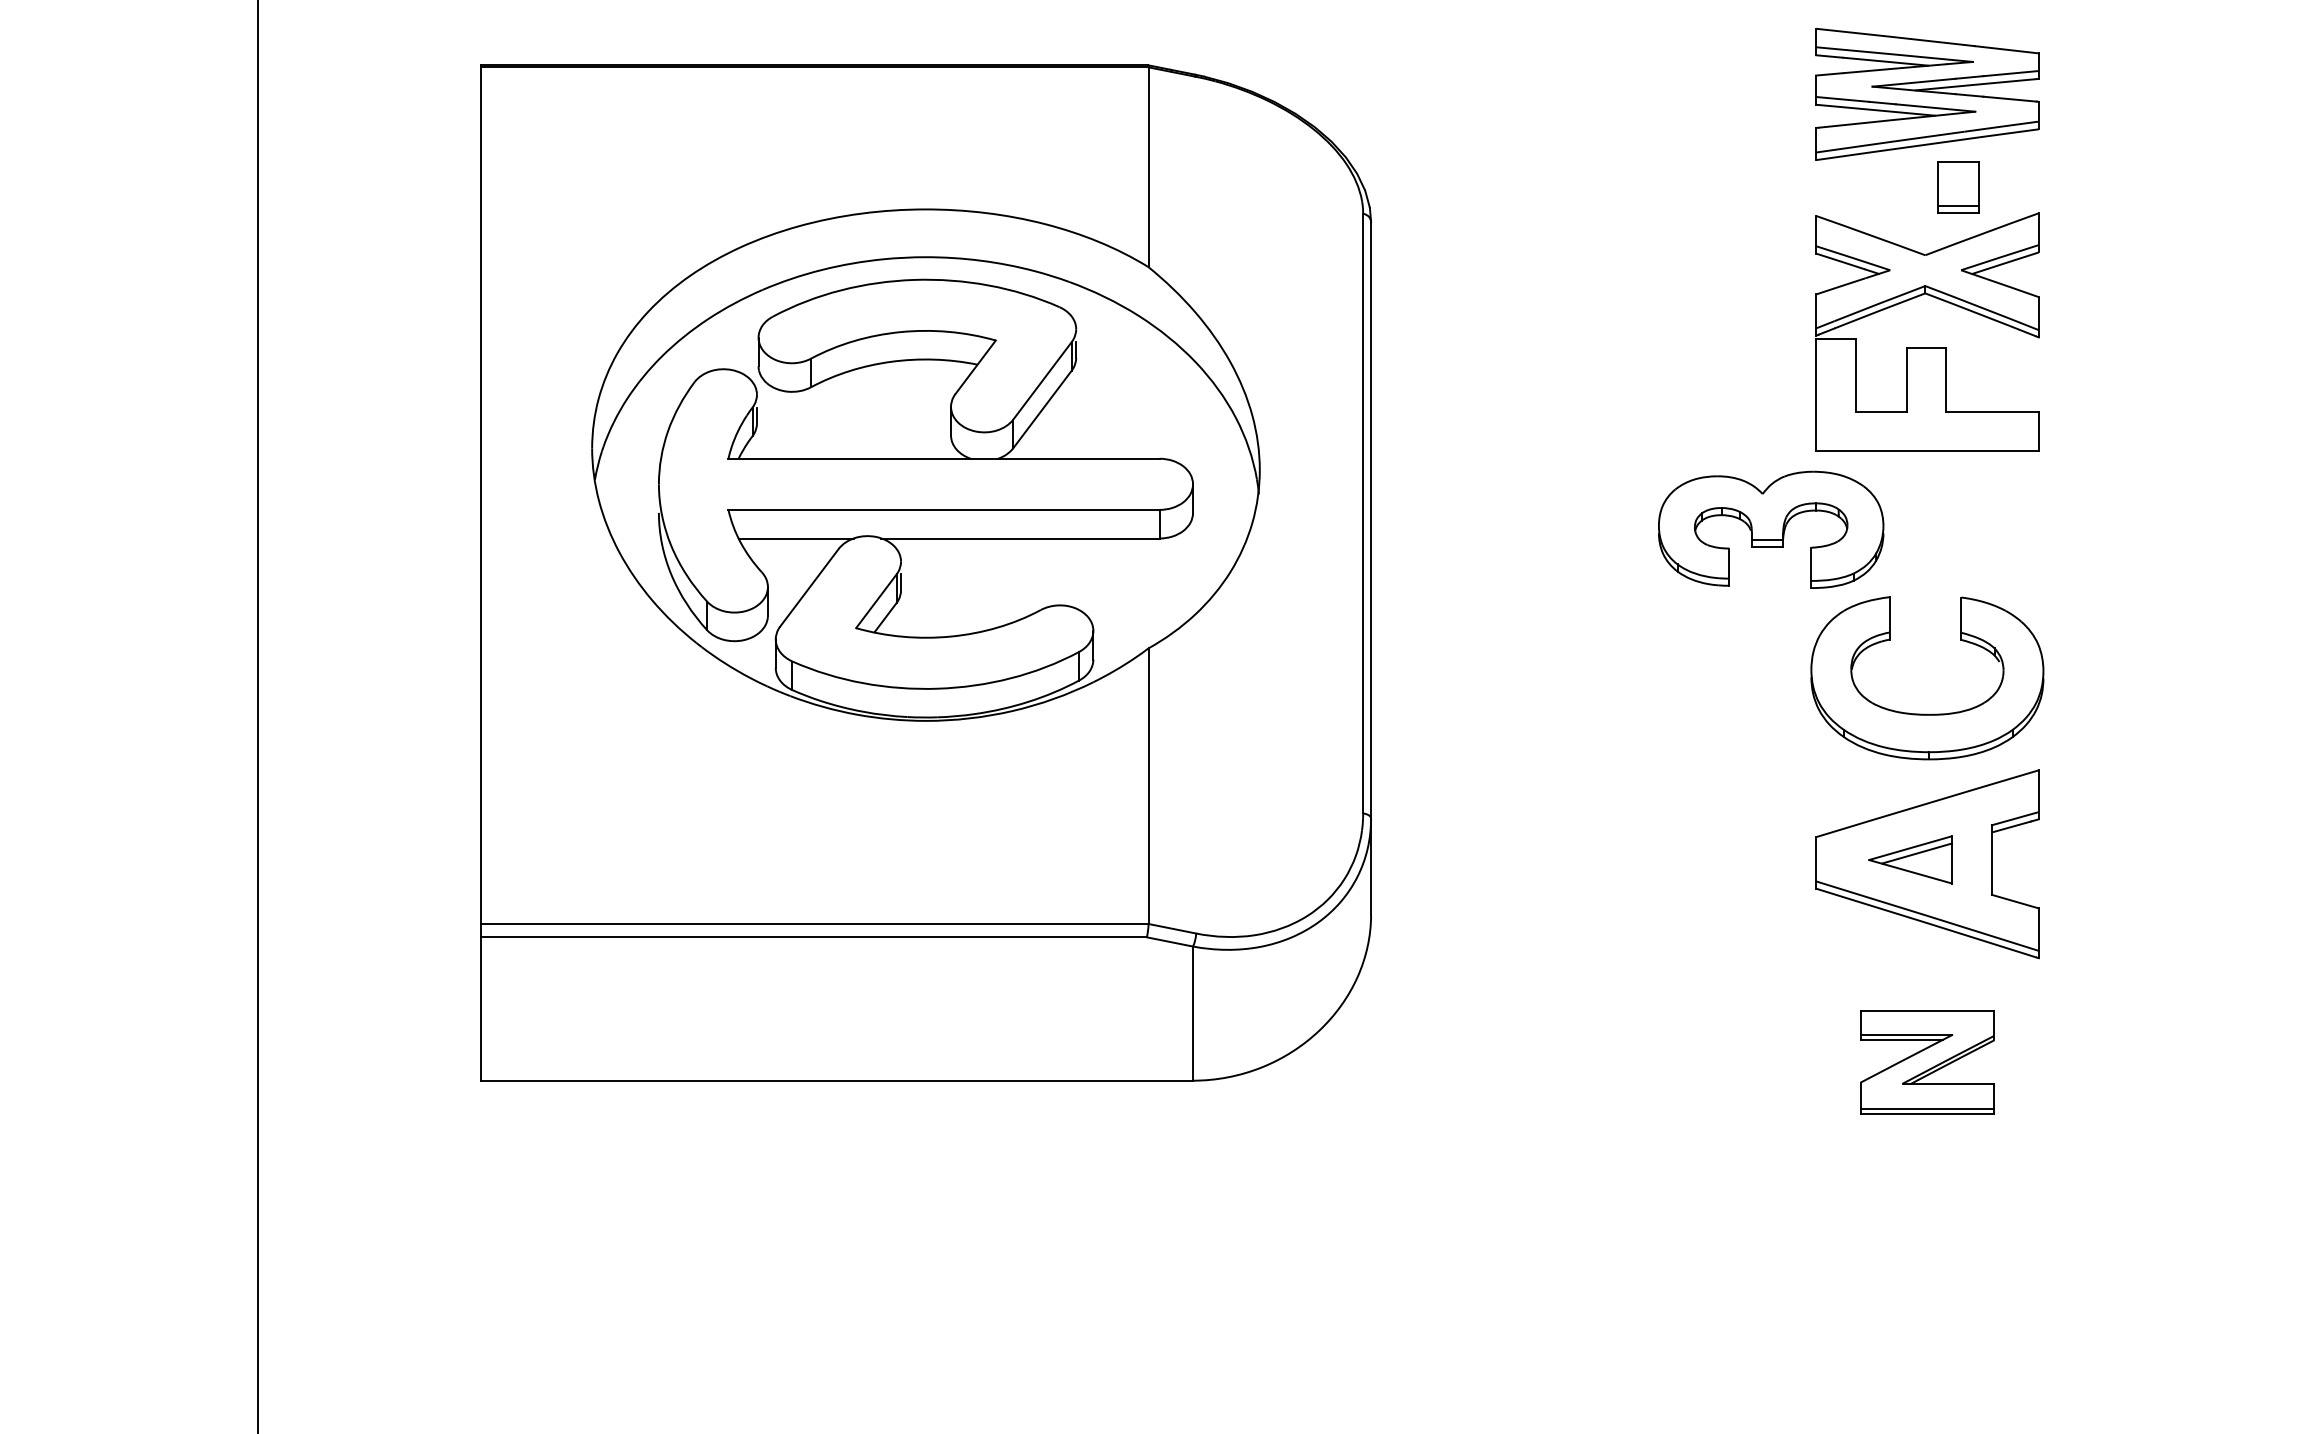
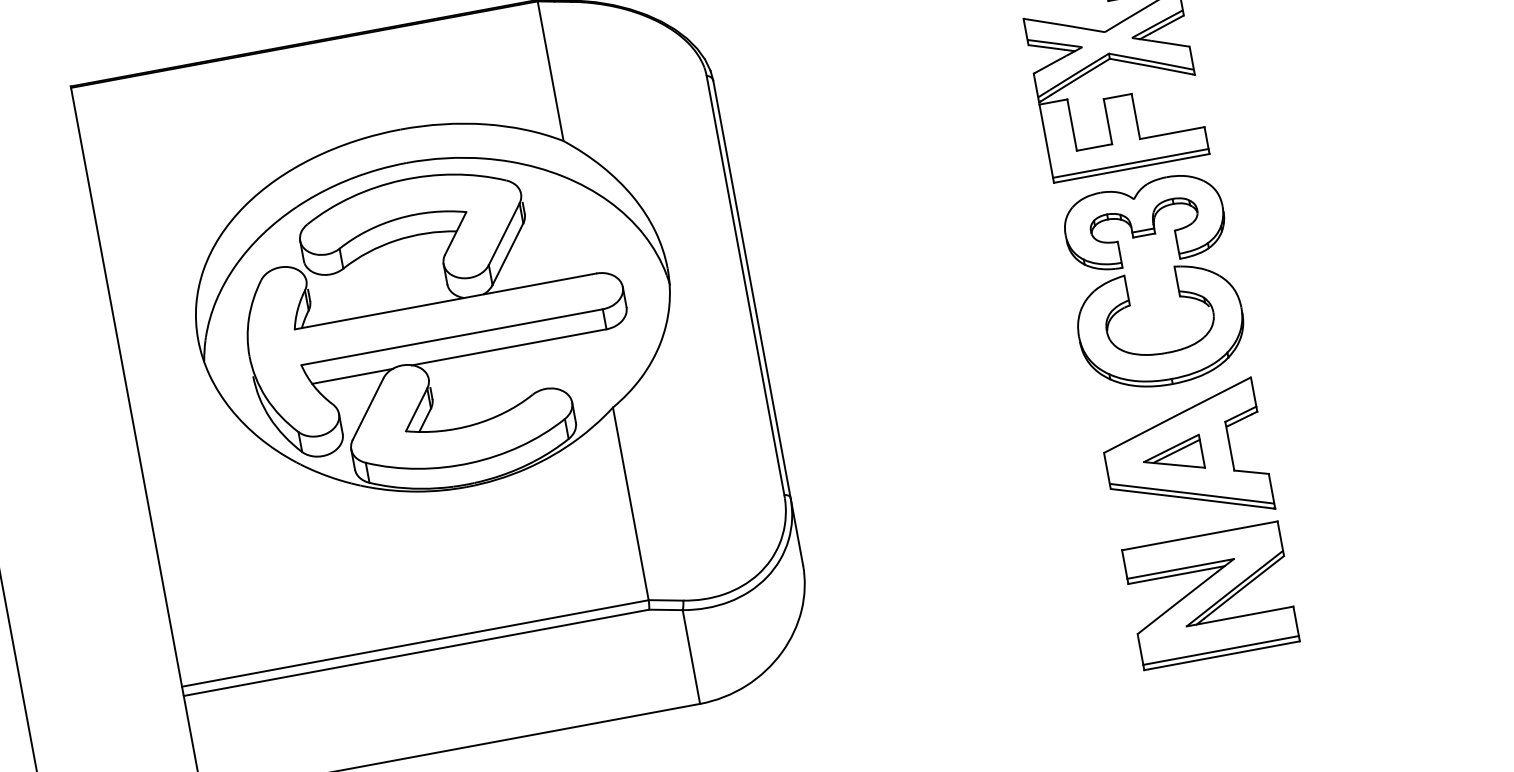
line: (1927, 443) -> (1130, 163), added
part: (1771, 529) -> (1144, 223), moved
part: (1927, 1061) -> (1210, 595), size x1.67

